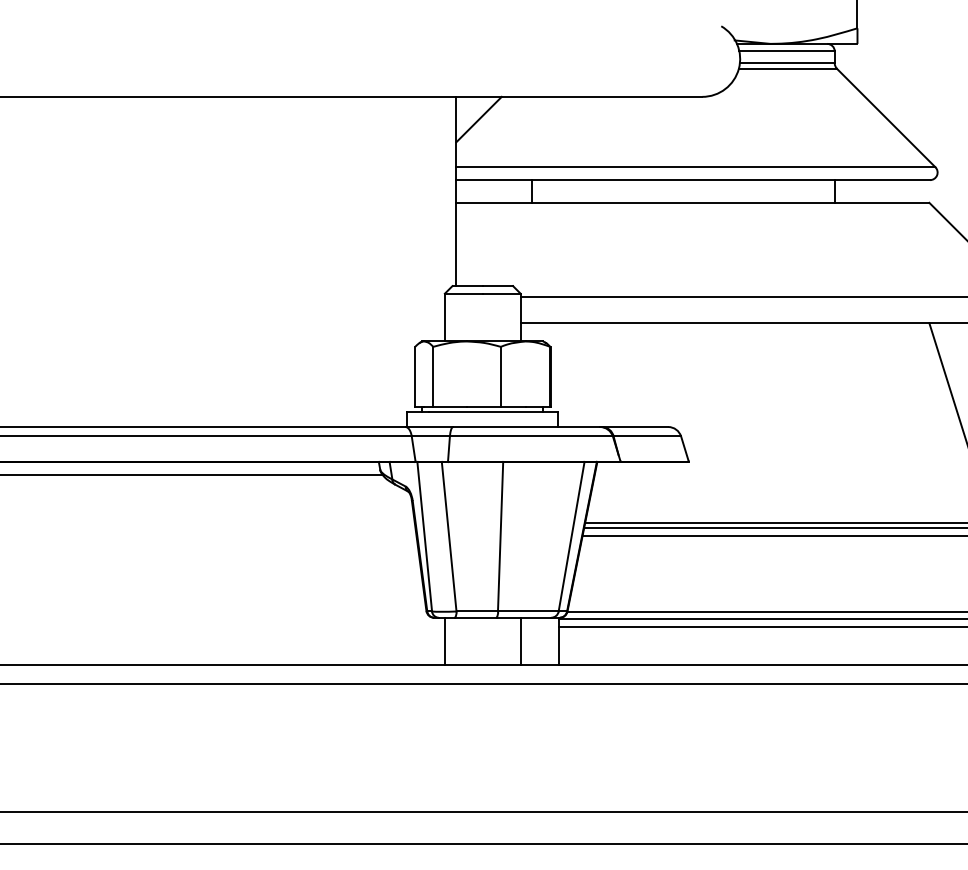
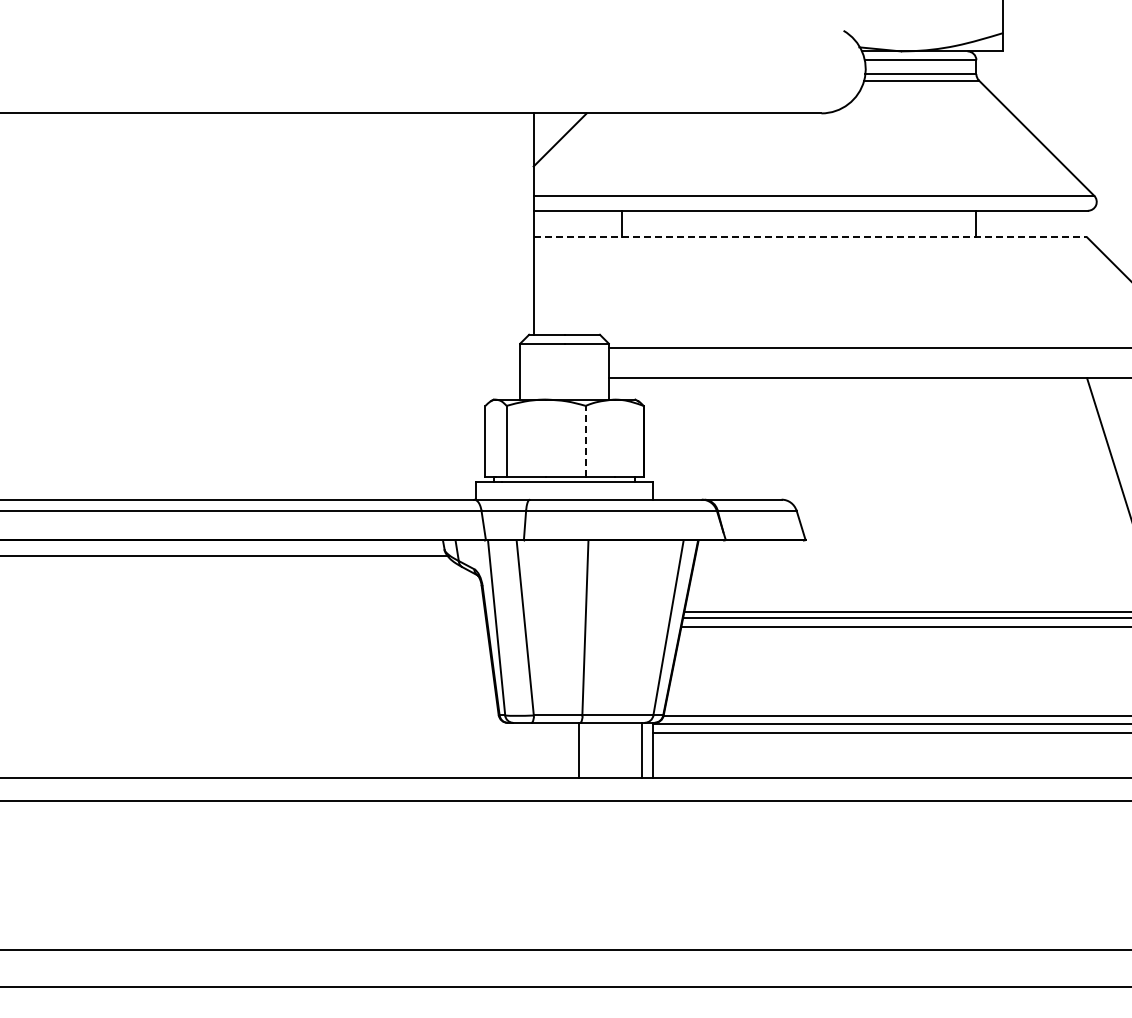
line: (692, 202) -> (810, 237), solid -> dashed
line: (500, 376) -> (585, 440), solid -> dashed
line: (445, 640) -> (579, 749), moved
line: (520, 640) -> (641, 749), moved

